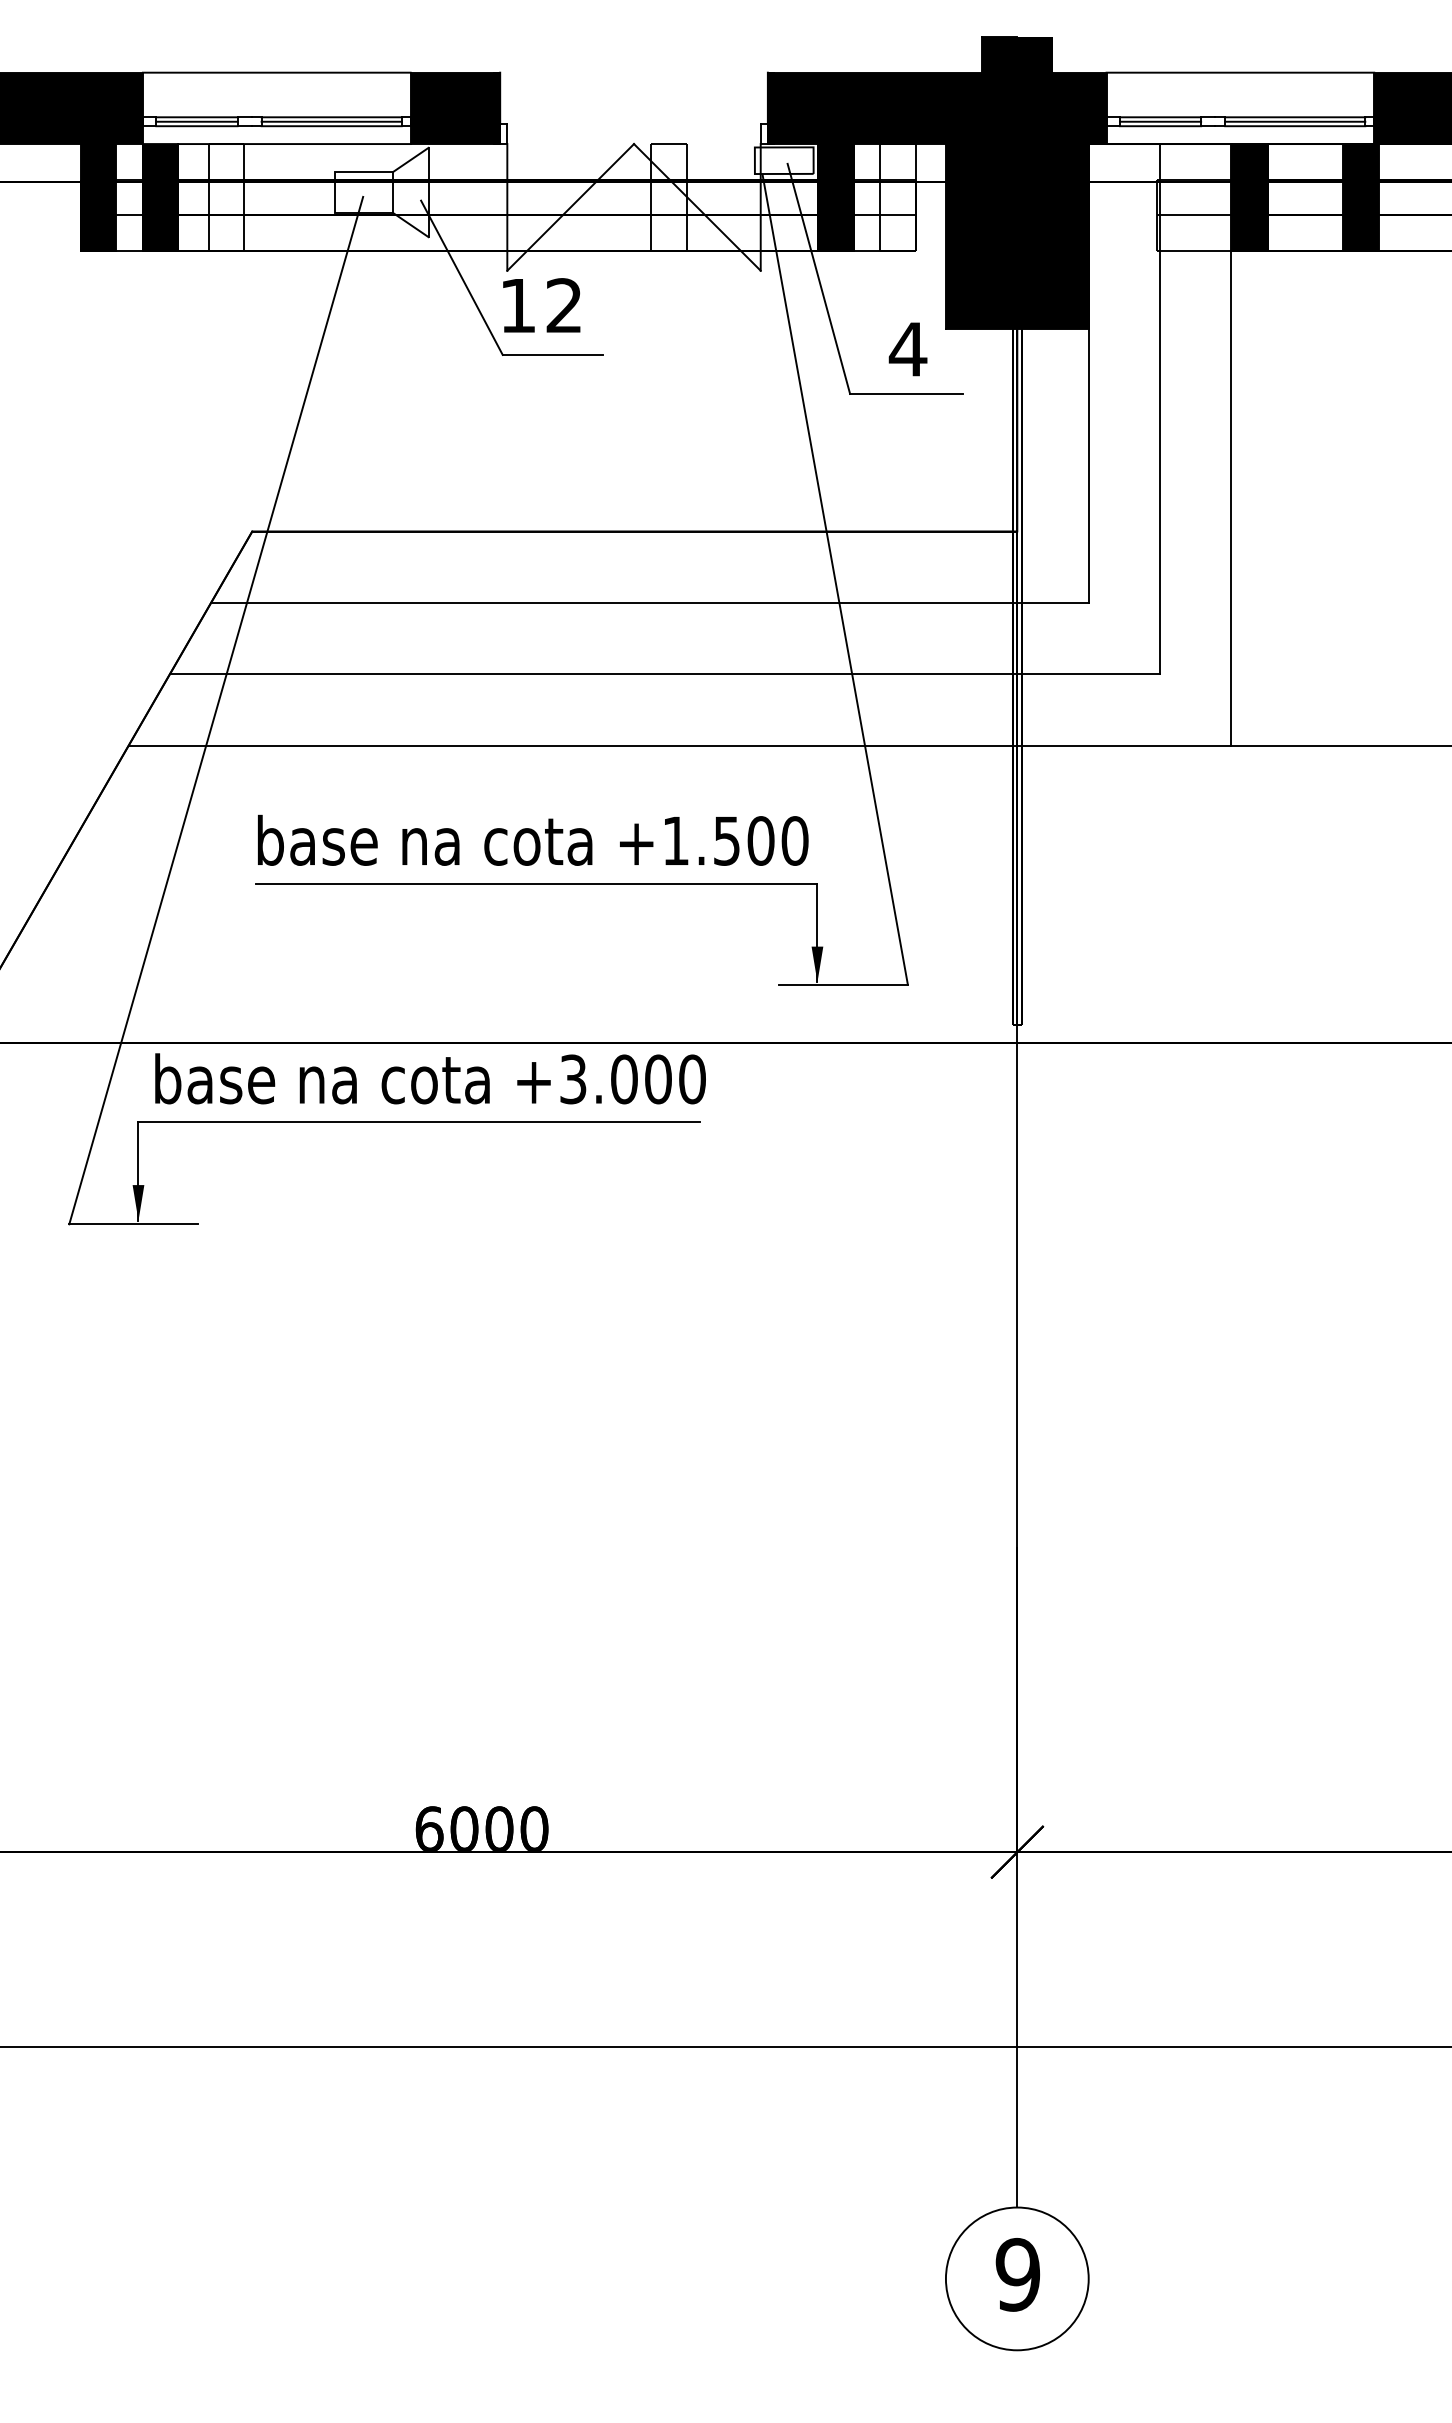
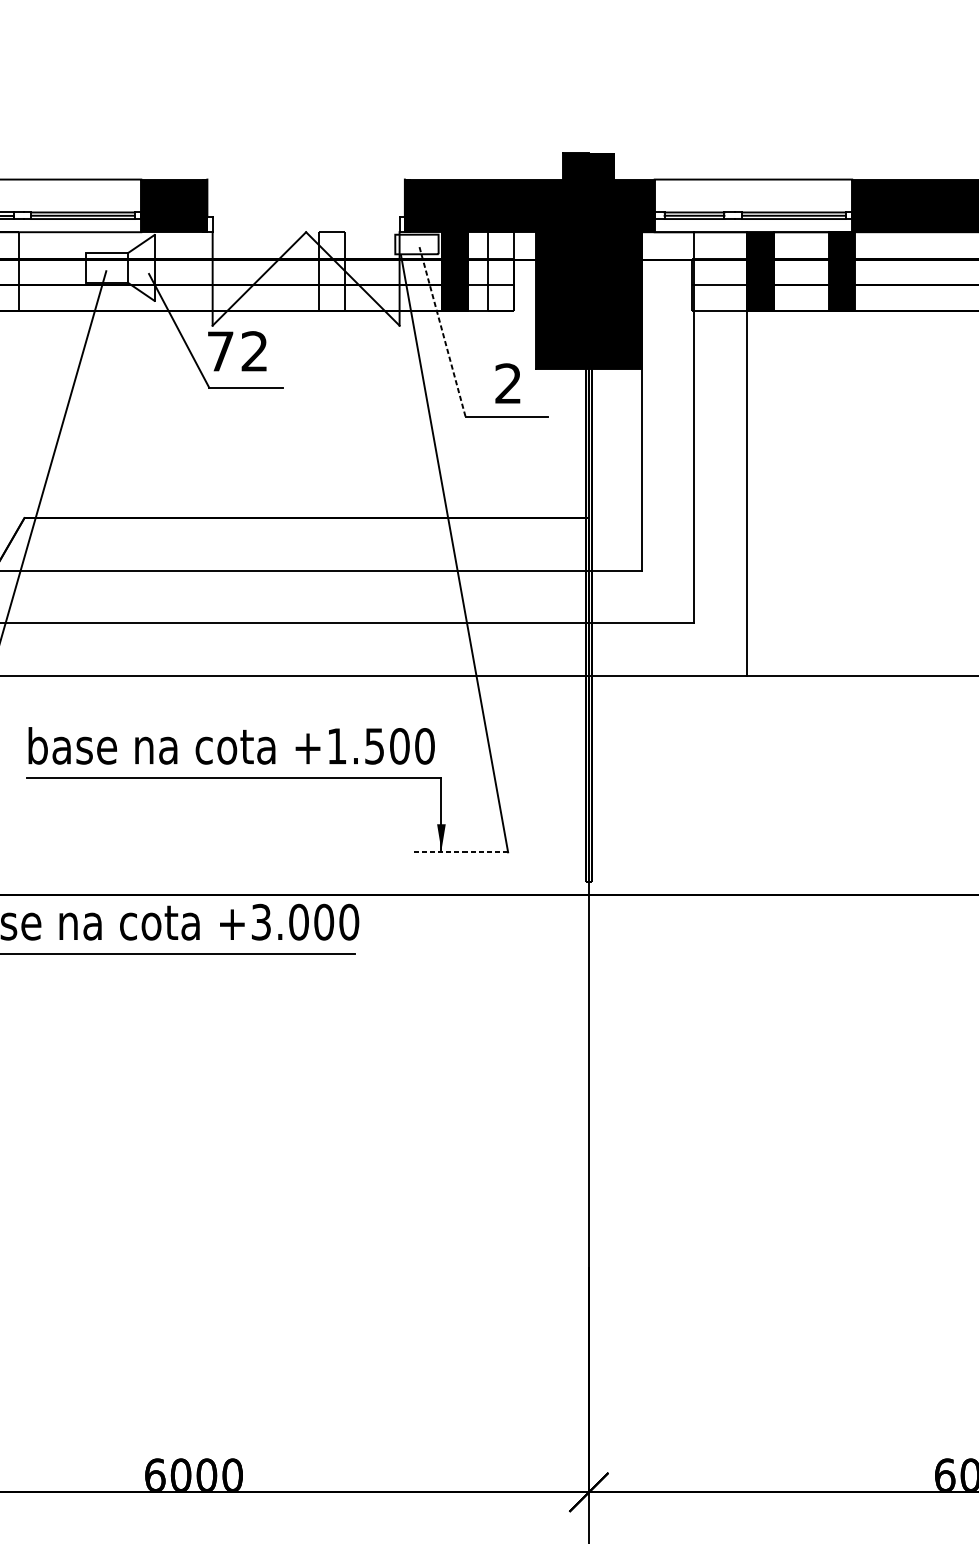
line: (818, 278) -> (442, 331), solid -> dashed
text: (518, 305) -> (220, 351), 12 -> 72
text: (907, 348) -> (507, 383), 4 -> 2
line: (843, 984) -> (460, 852), solid -> dashed

